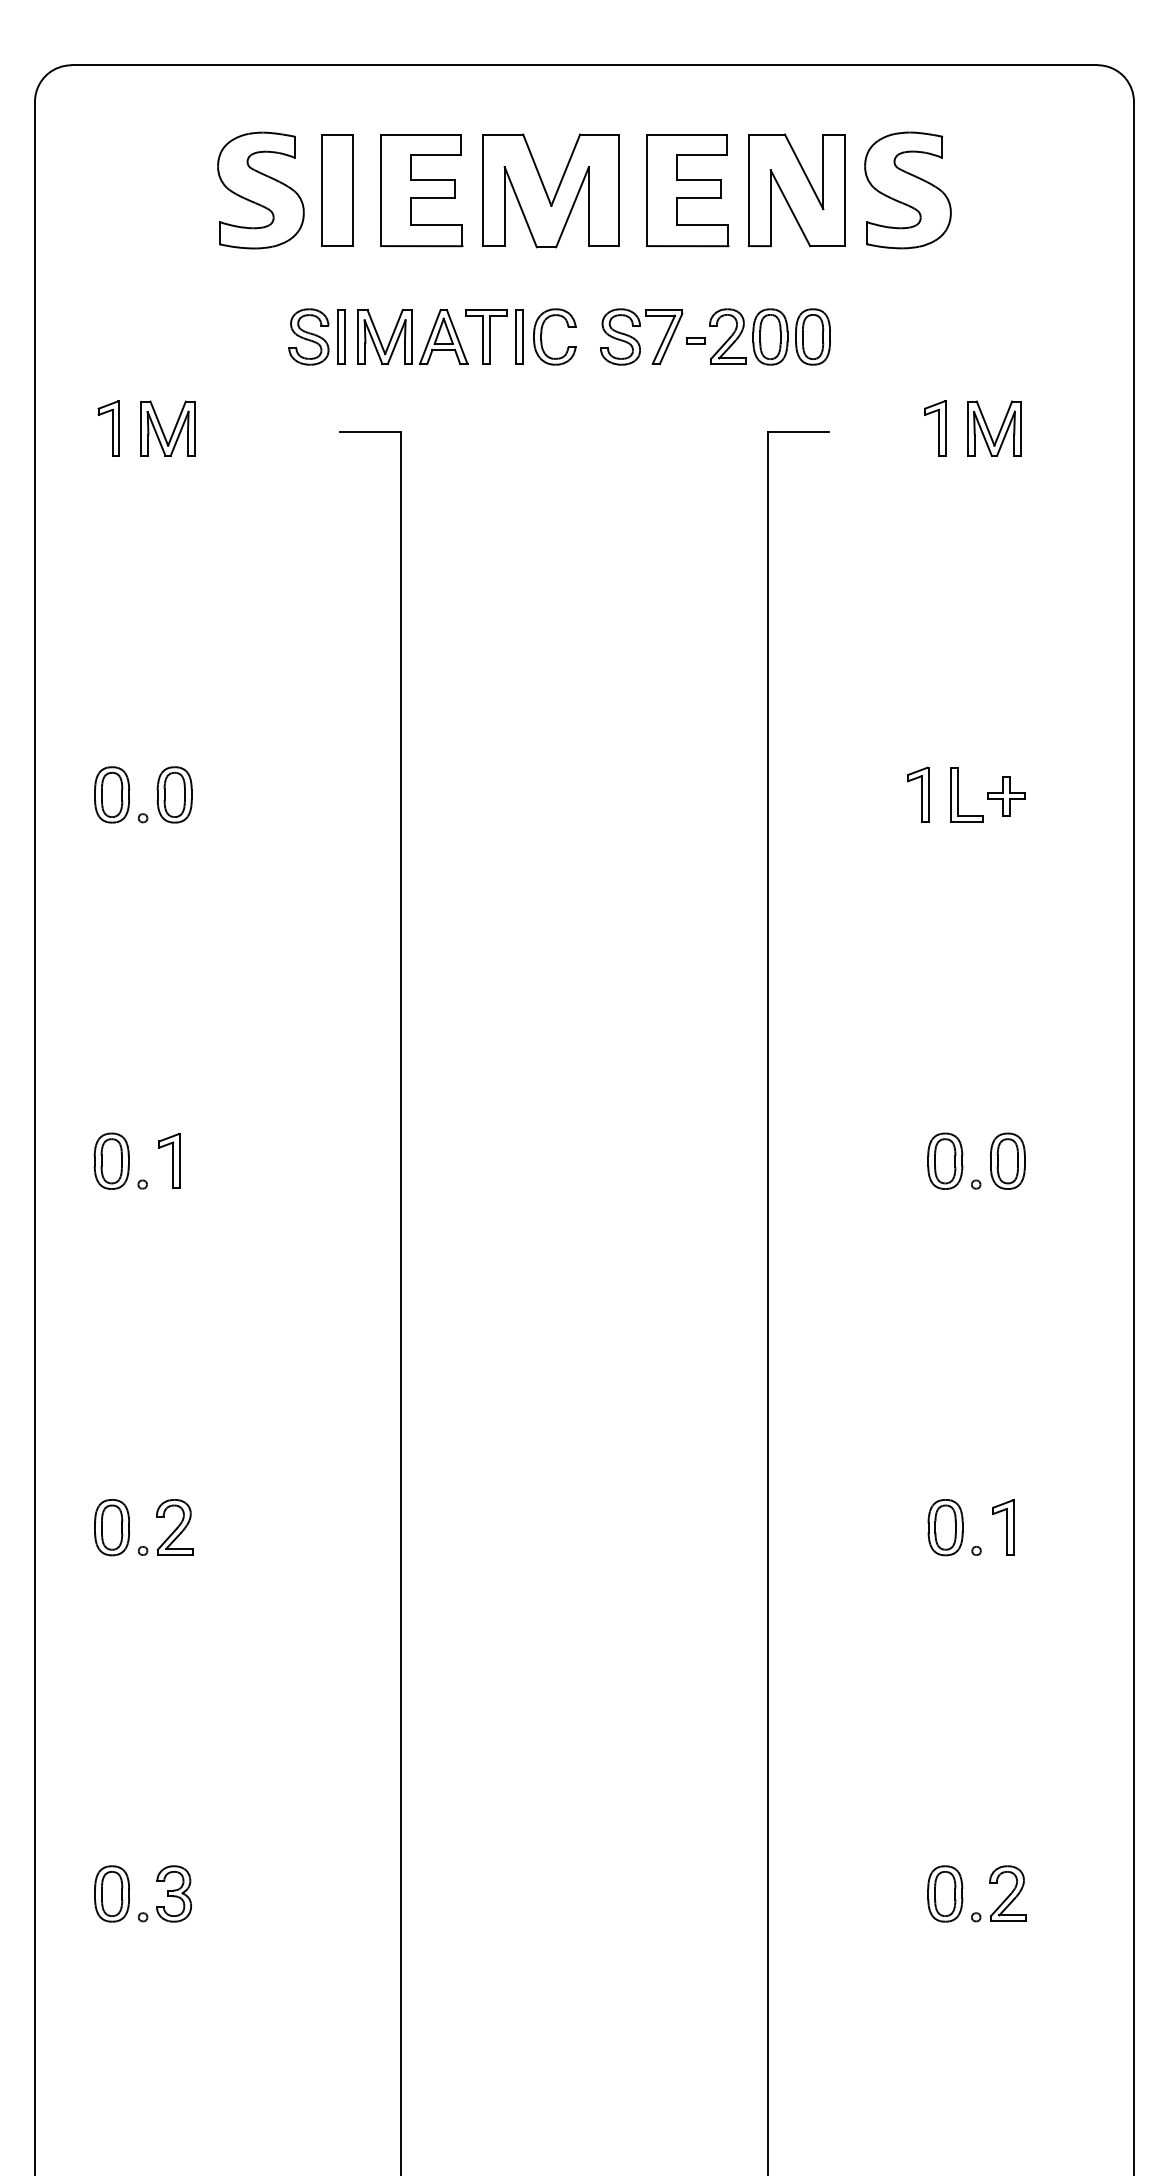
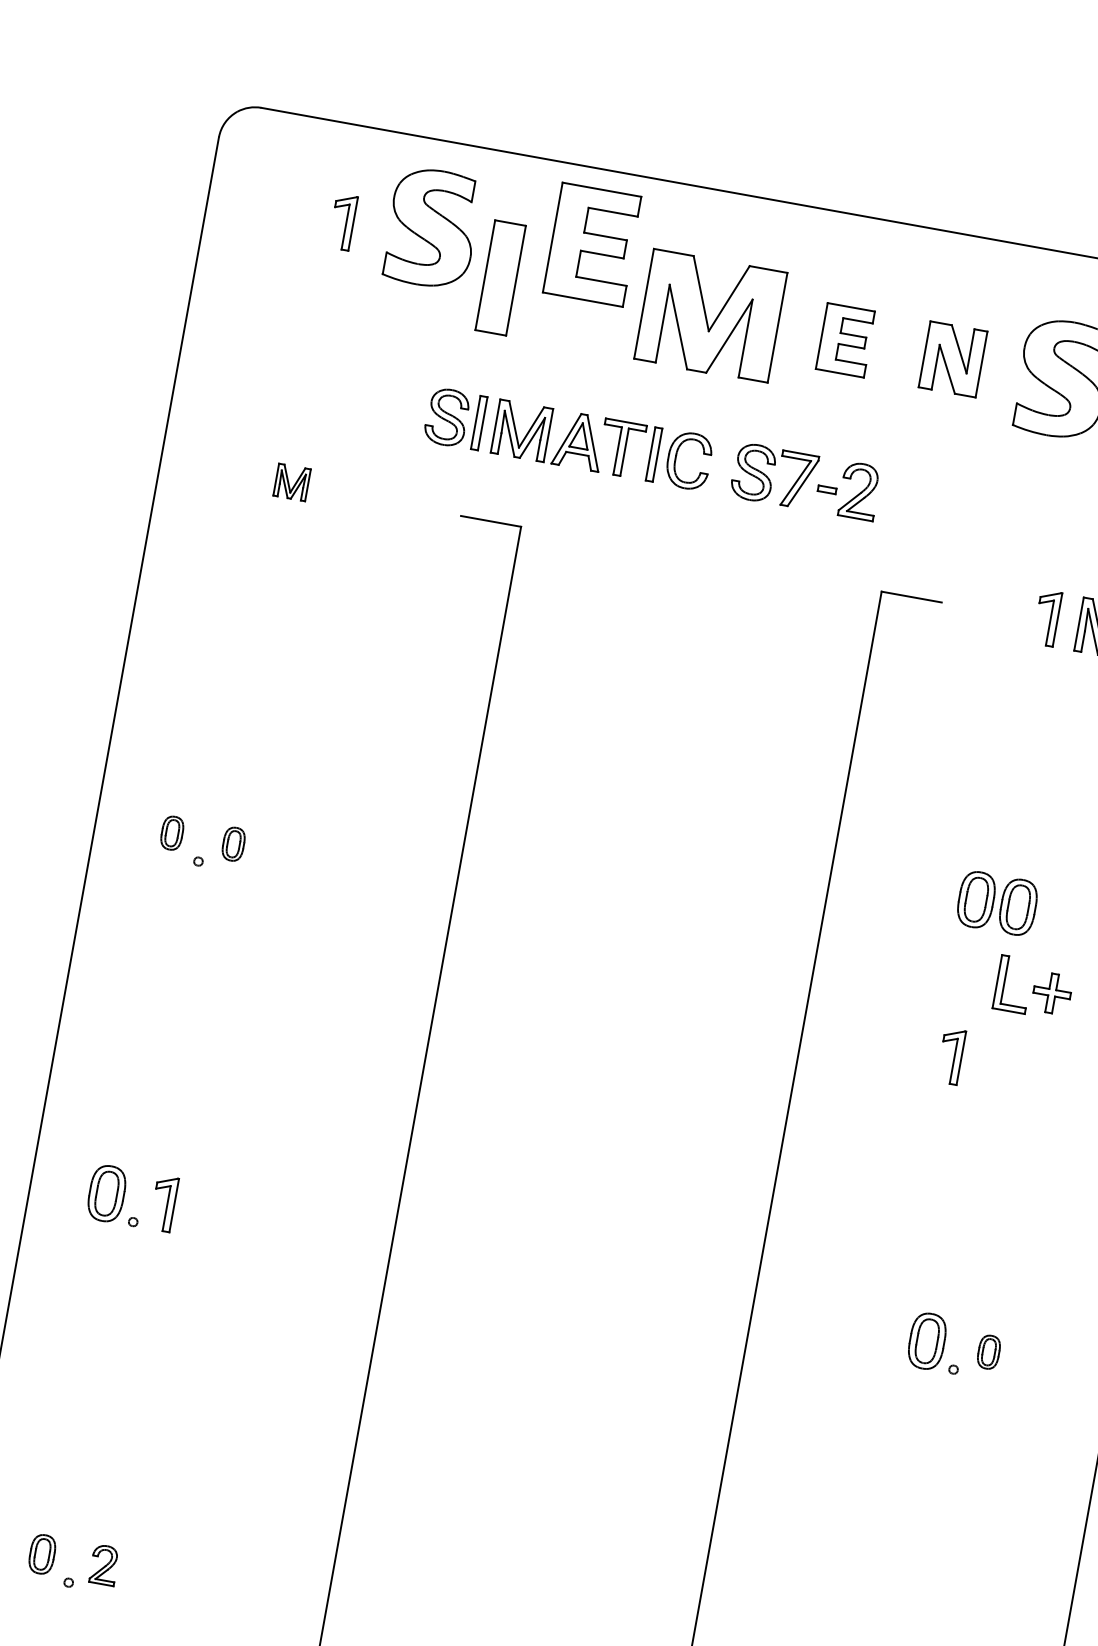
part: (260, 190) -> (431, 228), moved
part: (421, 190) -> (592, 244), moved
part: (687, 190) -> (845, 340), size x0.6
part: (796, 190) -> (952, 359), size x0.6
part: (791, 336) -> (997, 902), moved
part: (108, 428) -> (342, 222), moved
part: (167, 428) -> (291, 482), size x0.6
part: (112, 794) -> (172, 832), size x0.6
part: (174, 794) -> (233, 843), size x0.6
part: (918, 794) -> (951, 1056), moved
part: (1007, 1160) -> (988, 1351), size x0.6
part: (111, 1527) -> (41, 1554), size x0.7
part: (174, 1527) -> (103, 1565), size x0.7

